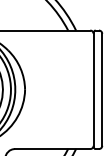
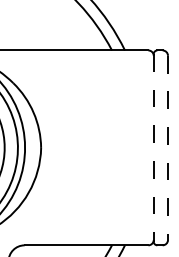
line: (102, 89) -> (168, 147), solid -> dashed
line: (93, 90) -> (153, 149), solid -> dashed

